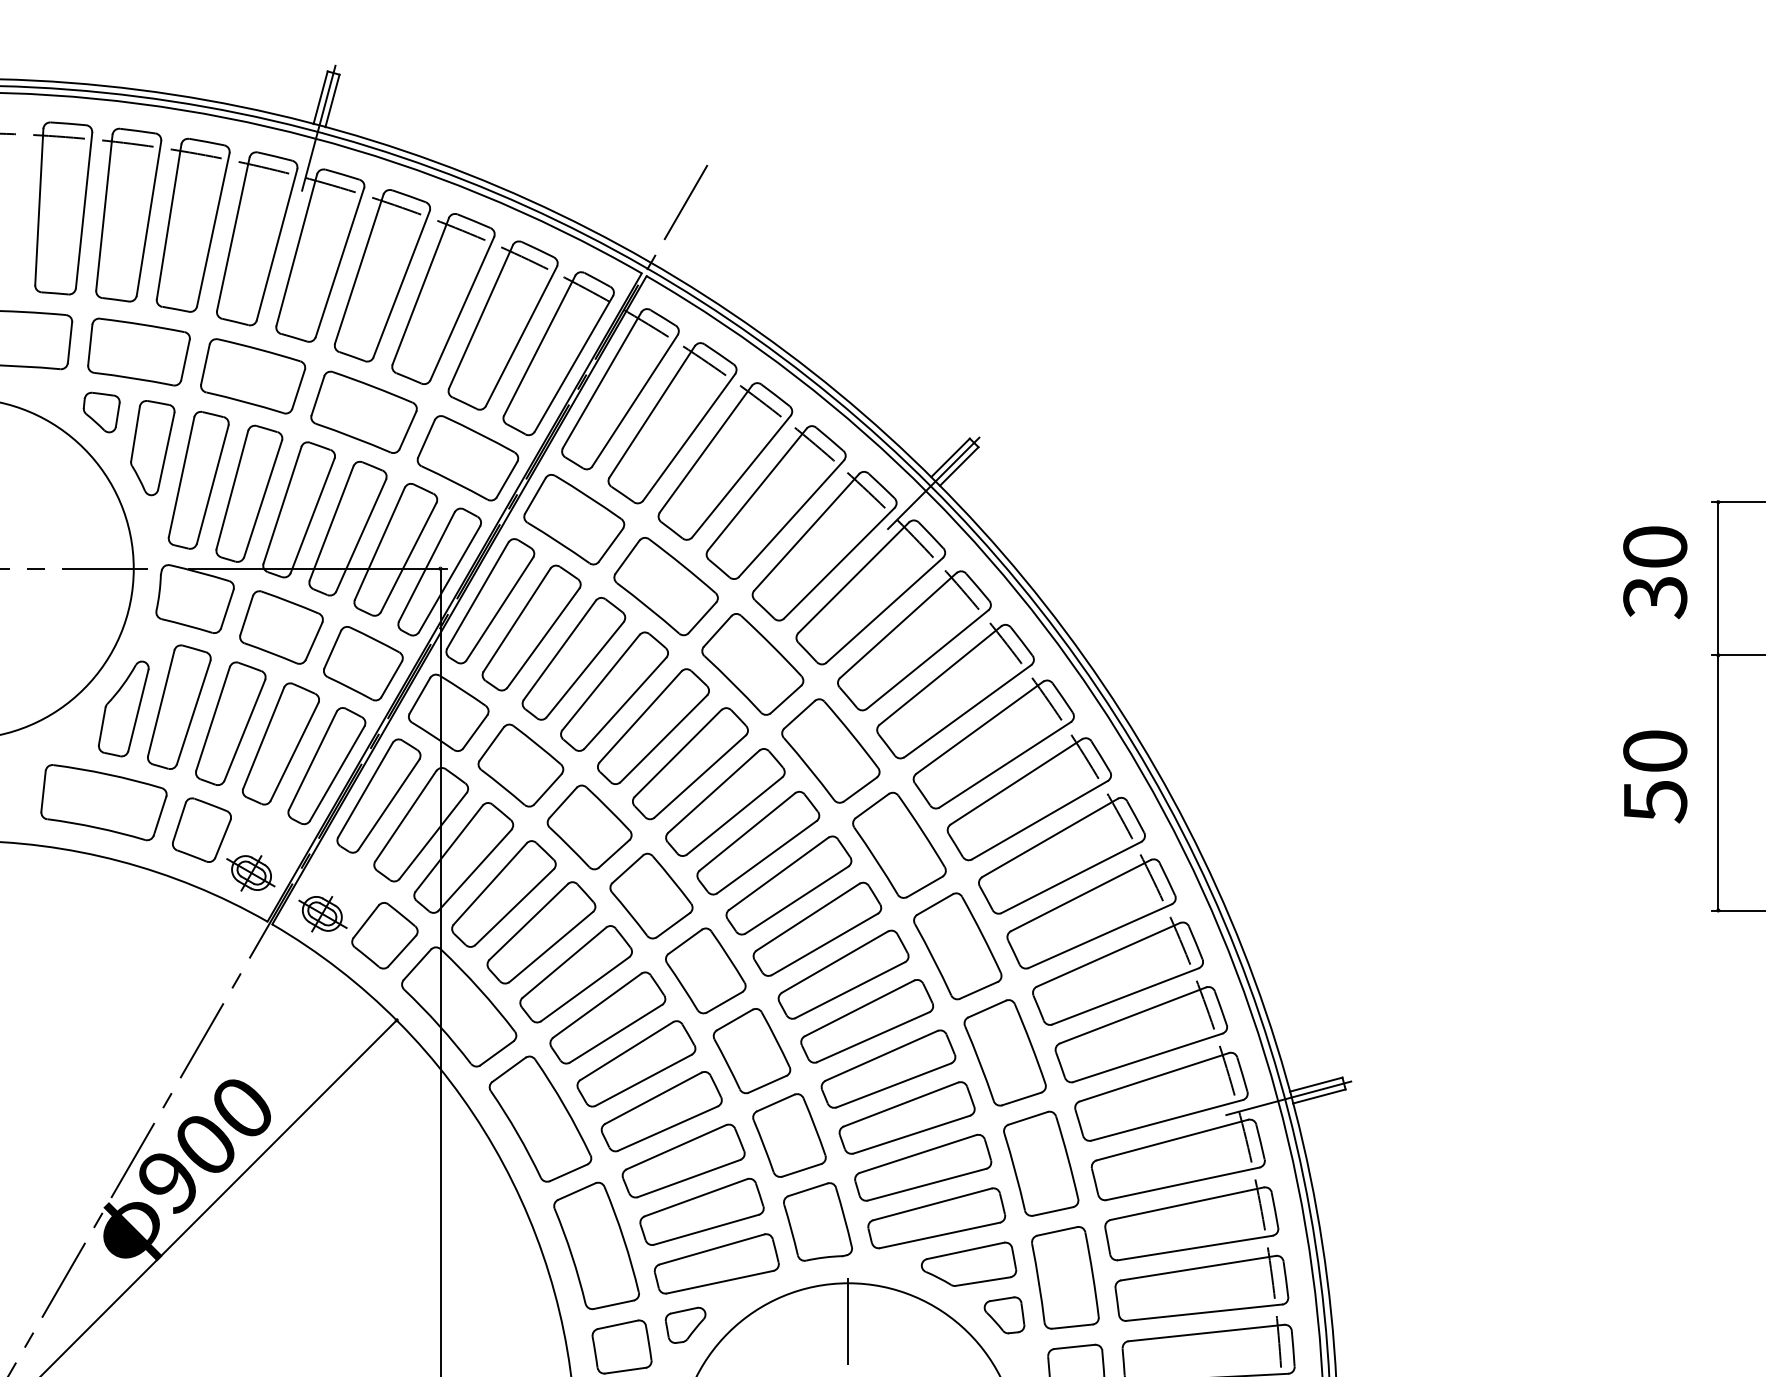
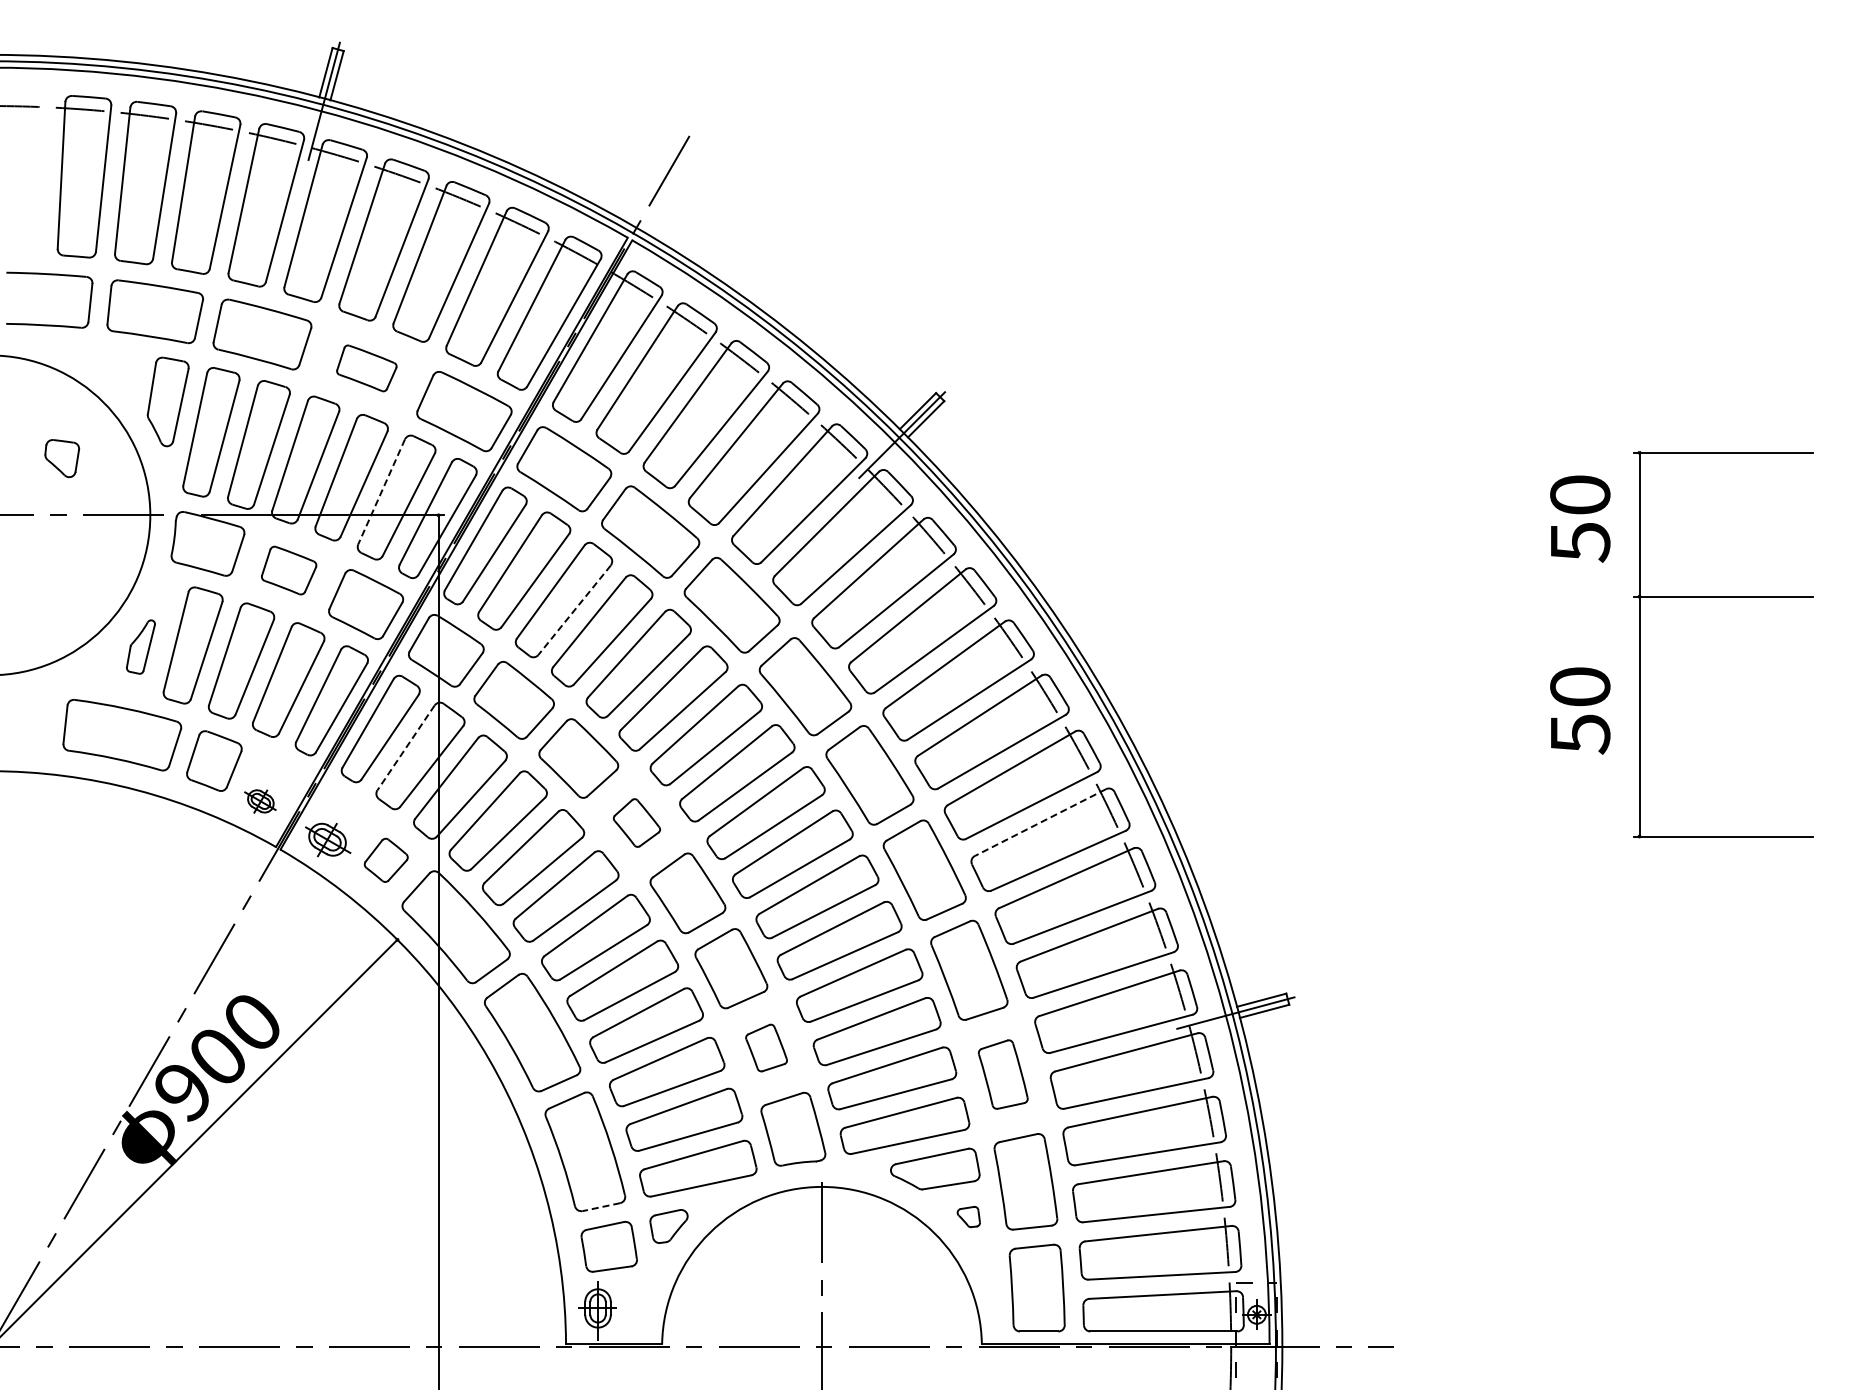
part: (102, 412) -> (62, 458), moved
part: (363, 412) -> (366, 368), size x0.6
line: (379, 543) -> (381, 491), solid -> dashed
text: (1655, 597) -> (1580, 542), 30 -> 50
part: (280, 627) -> (288, 570), size x0.7
line: (585, 669) -> (574, 610), solid -> dashed
part: (123, 708) -> (140, 646), size x0.6
line: (405, 816) -> (405, 748), solid -> dashed
part: (250, 873) -> (260, 801), size x0.7
part: (651, 895) -> (636, 822), size x0.6
line: (1080, 895) -> (1040, 822), solid -> dashed
part: (383, 935) -> (385, 860), size x0.7
part: (789, 1134) -> (766, 1047), size x0.6
part: (1041, 1163) -> (1003, 1074), size x0.7
line: (612, 1305) -> (600, 1207), solid -> dashed
part: (1004, 1314) -> (968, 1216), size x0.6

